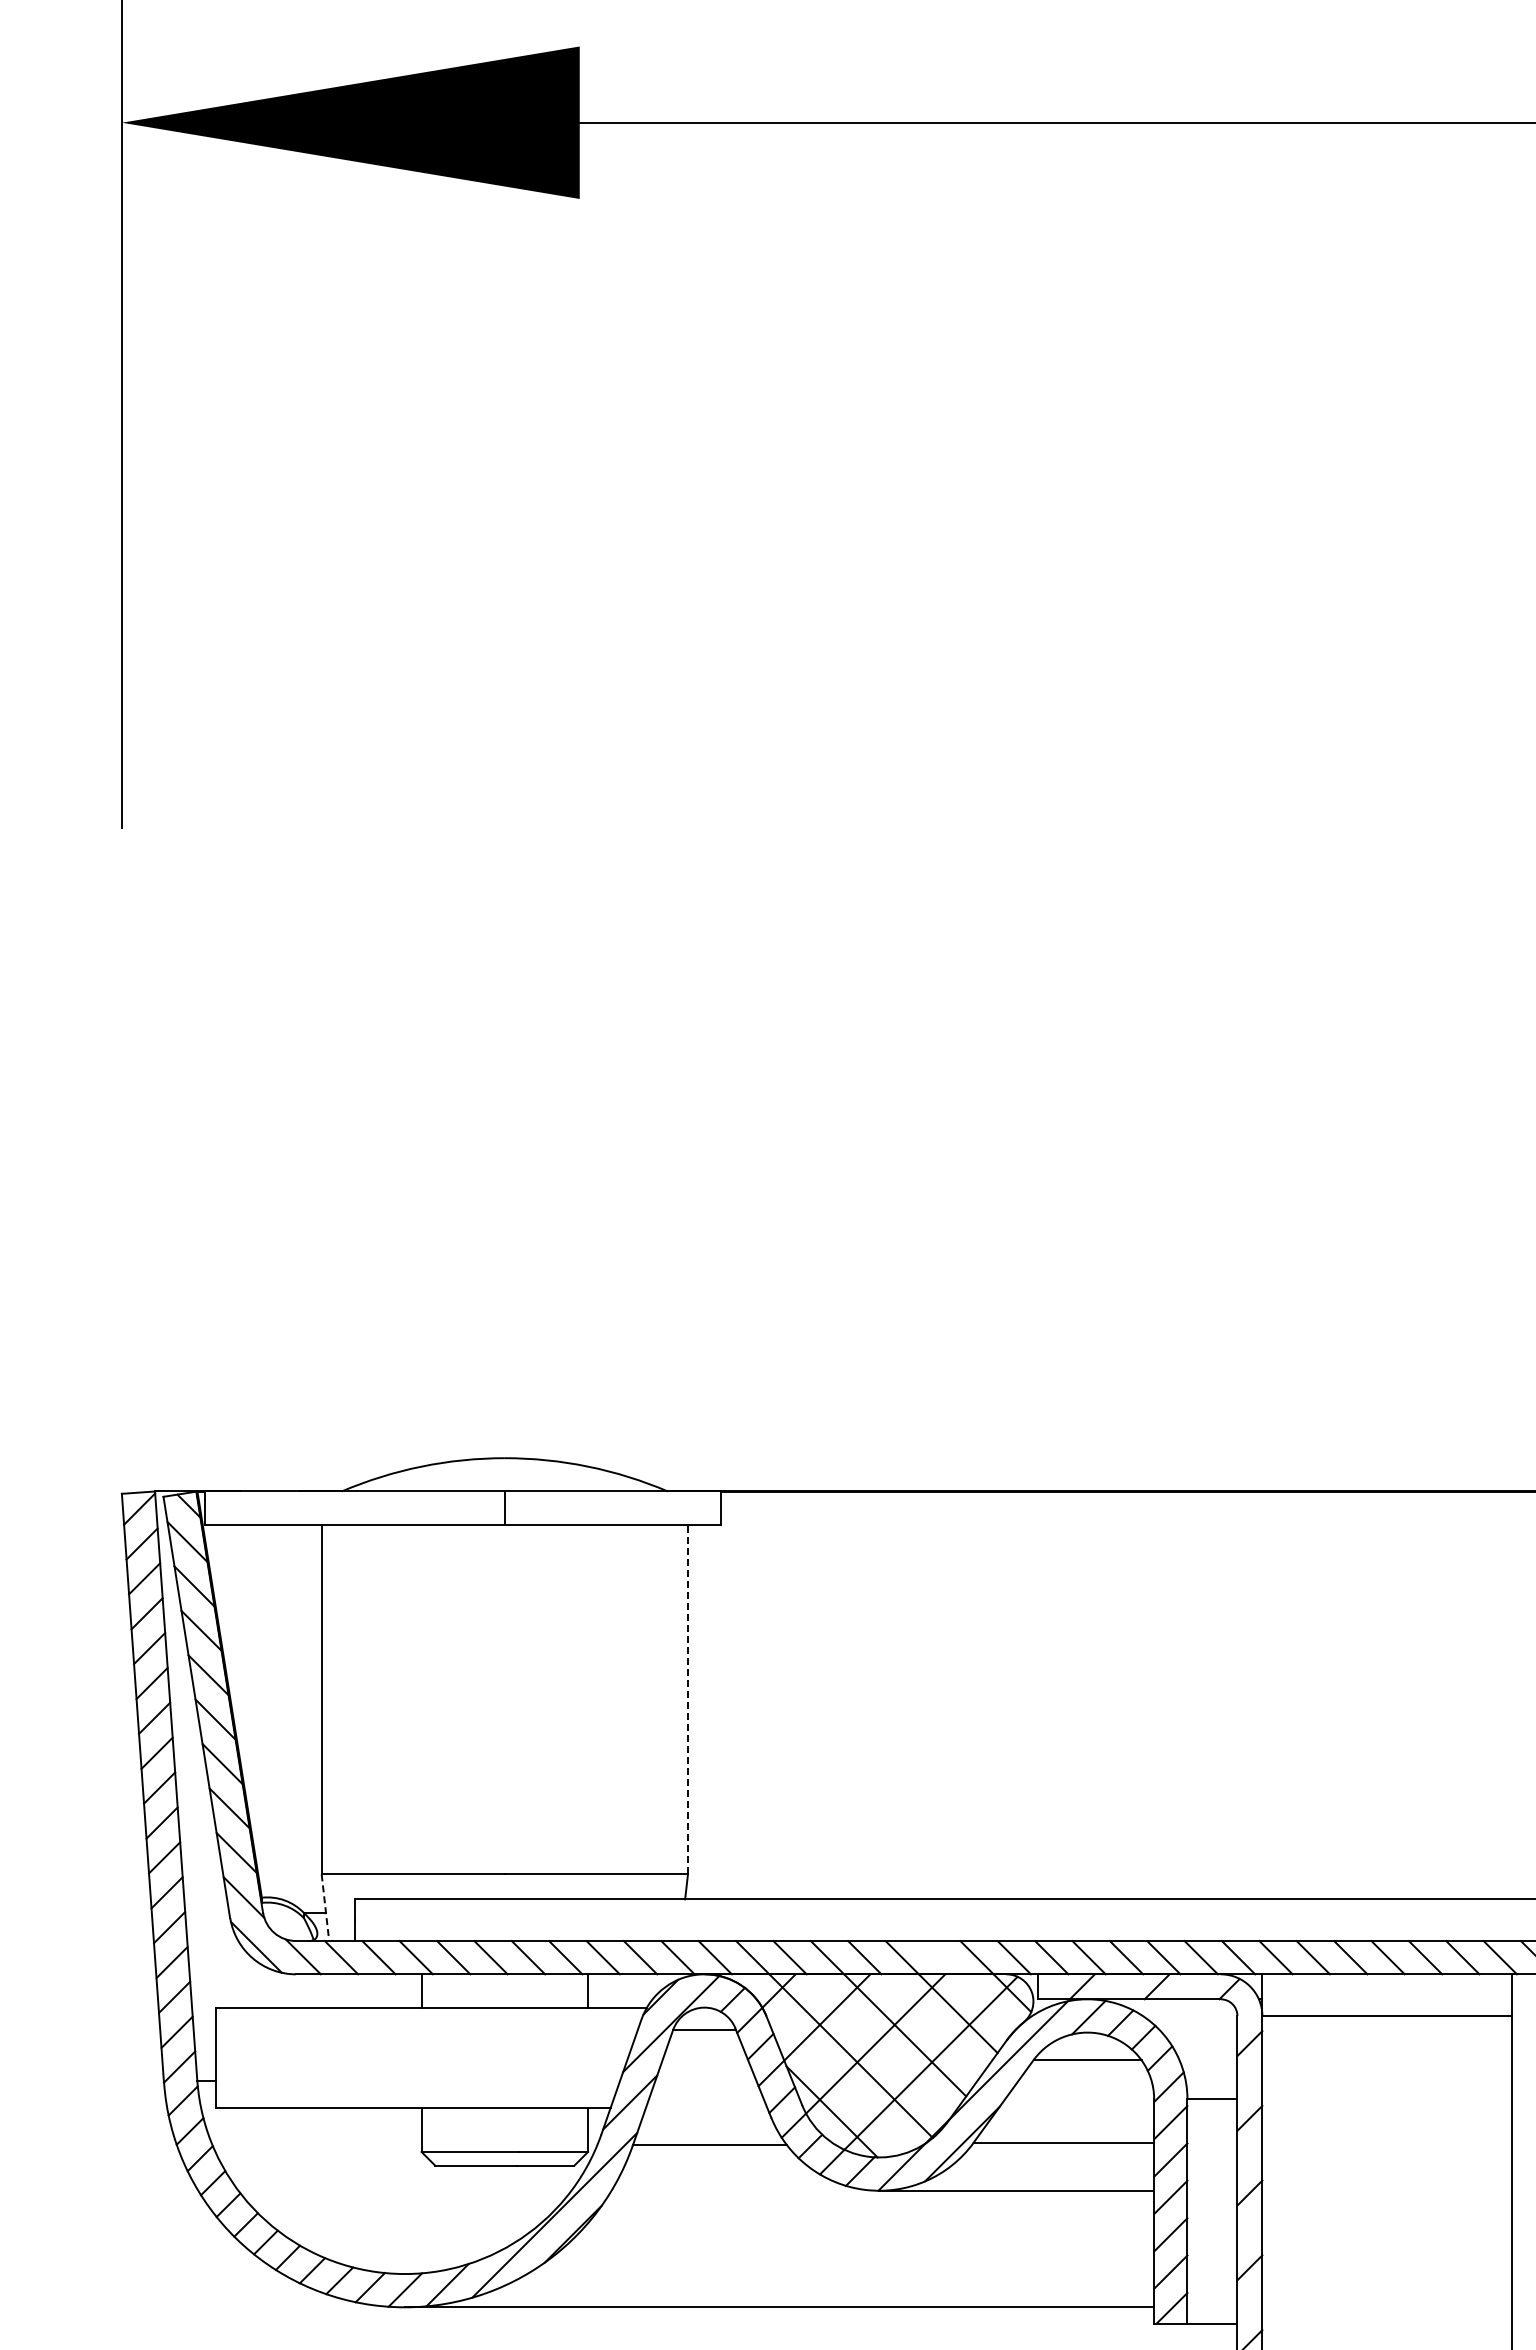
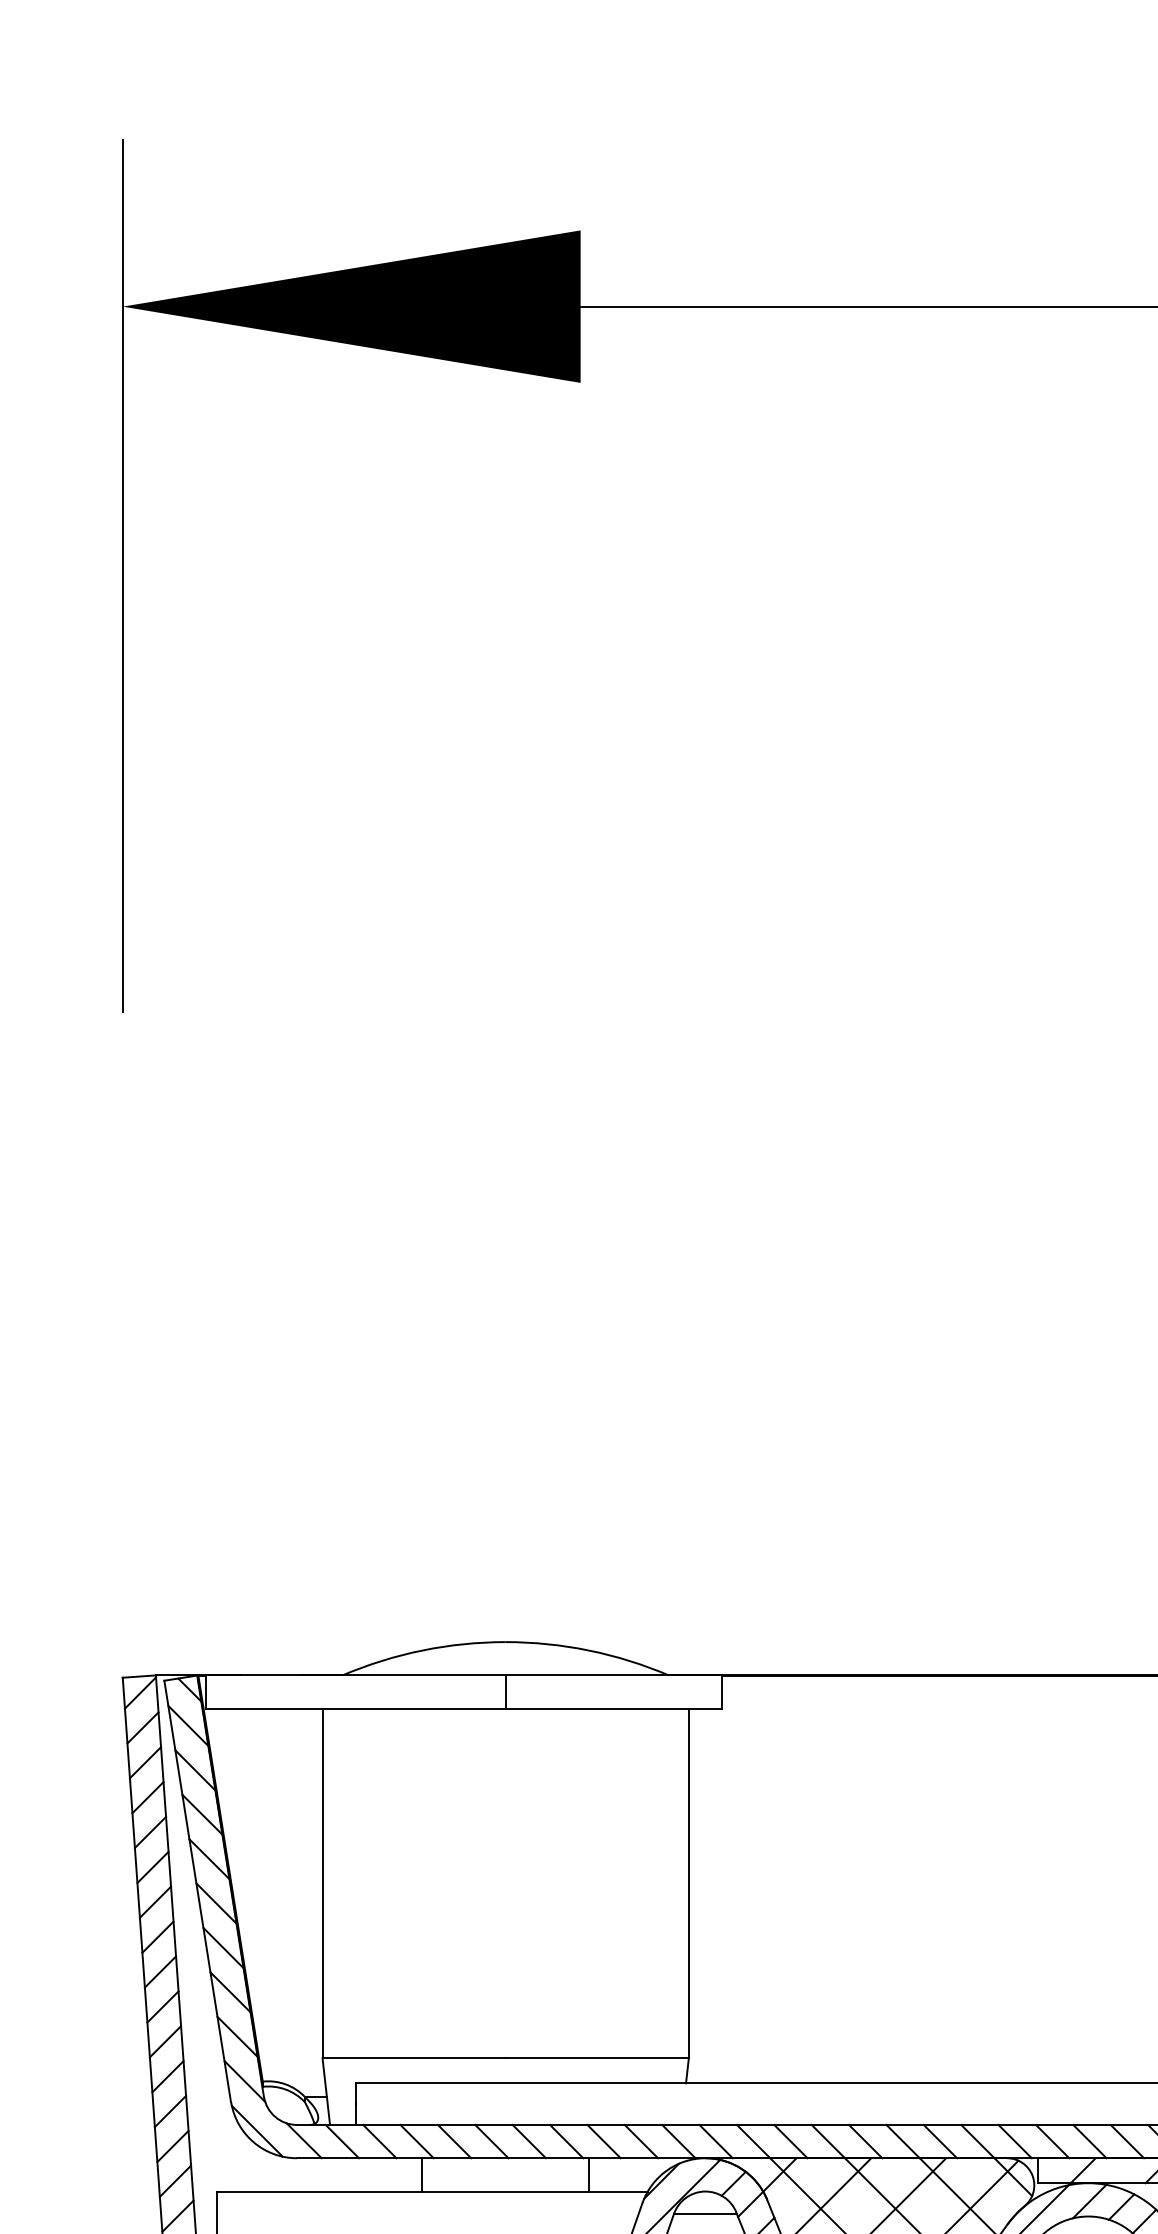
line: (687, 1699) -> (688, 1883), dashed -> solid
line: (325, 1907) -> (326, 2091), dashed -> solid
line: (939, 1957) -> (940, 2141), added

